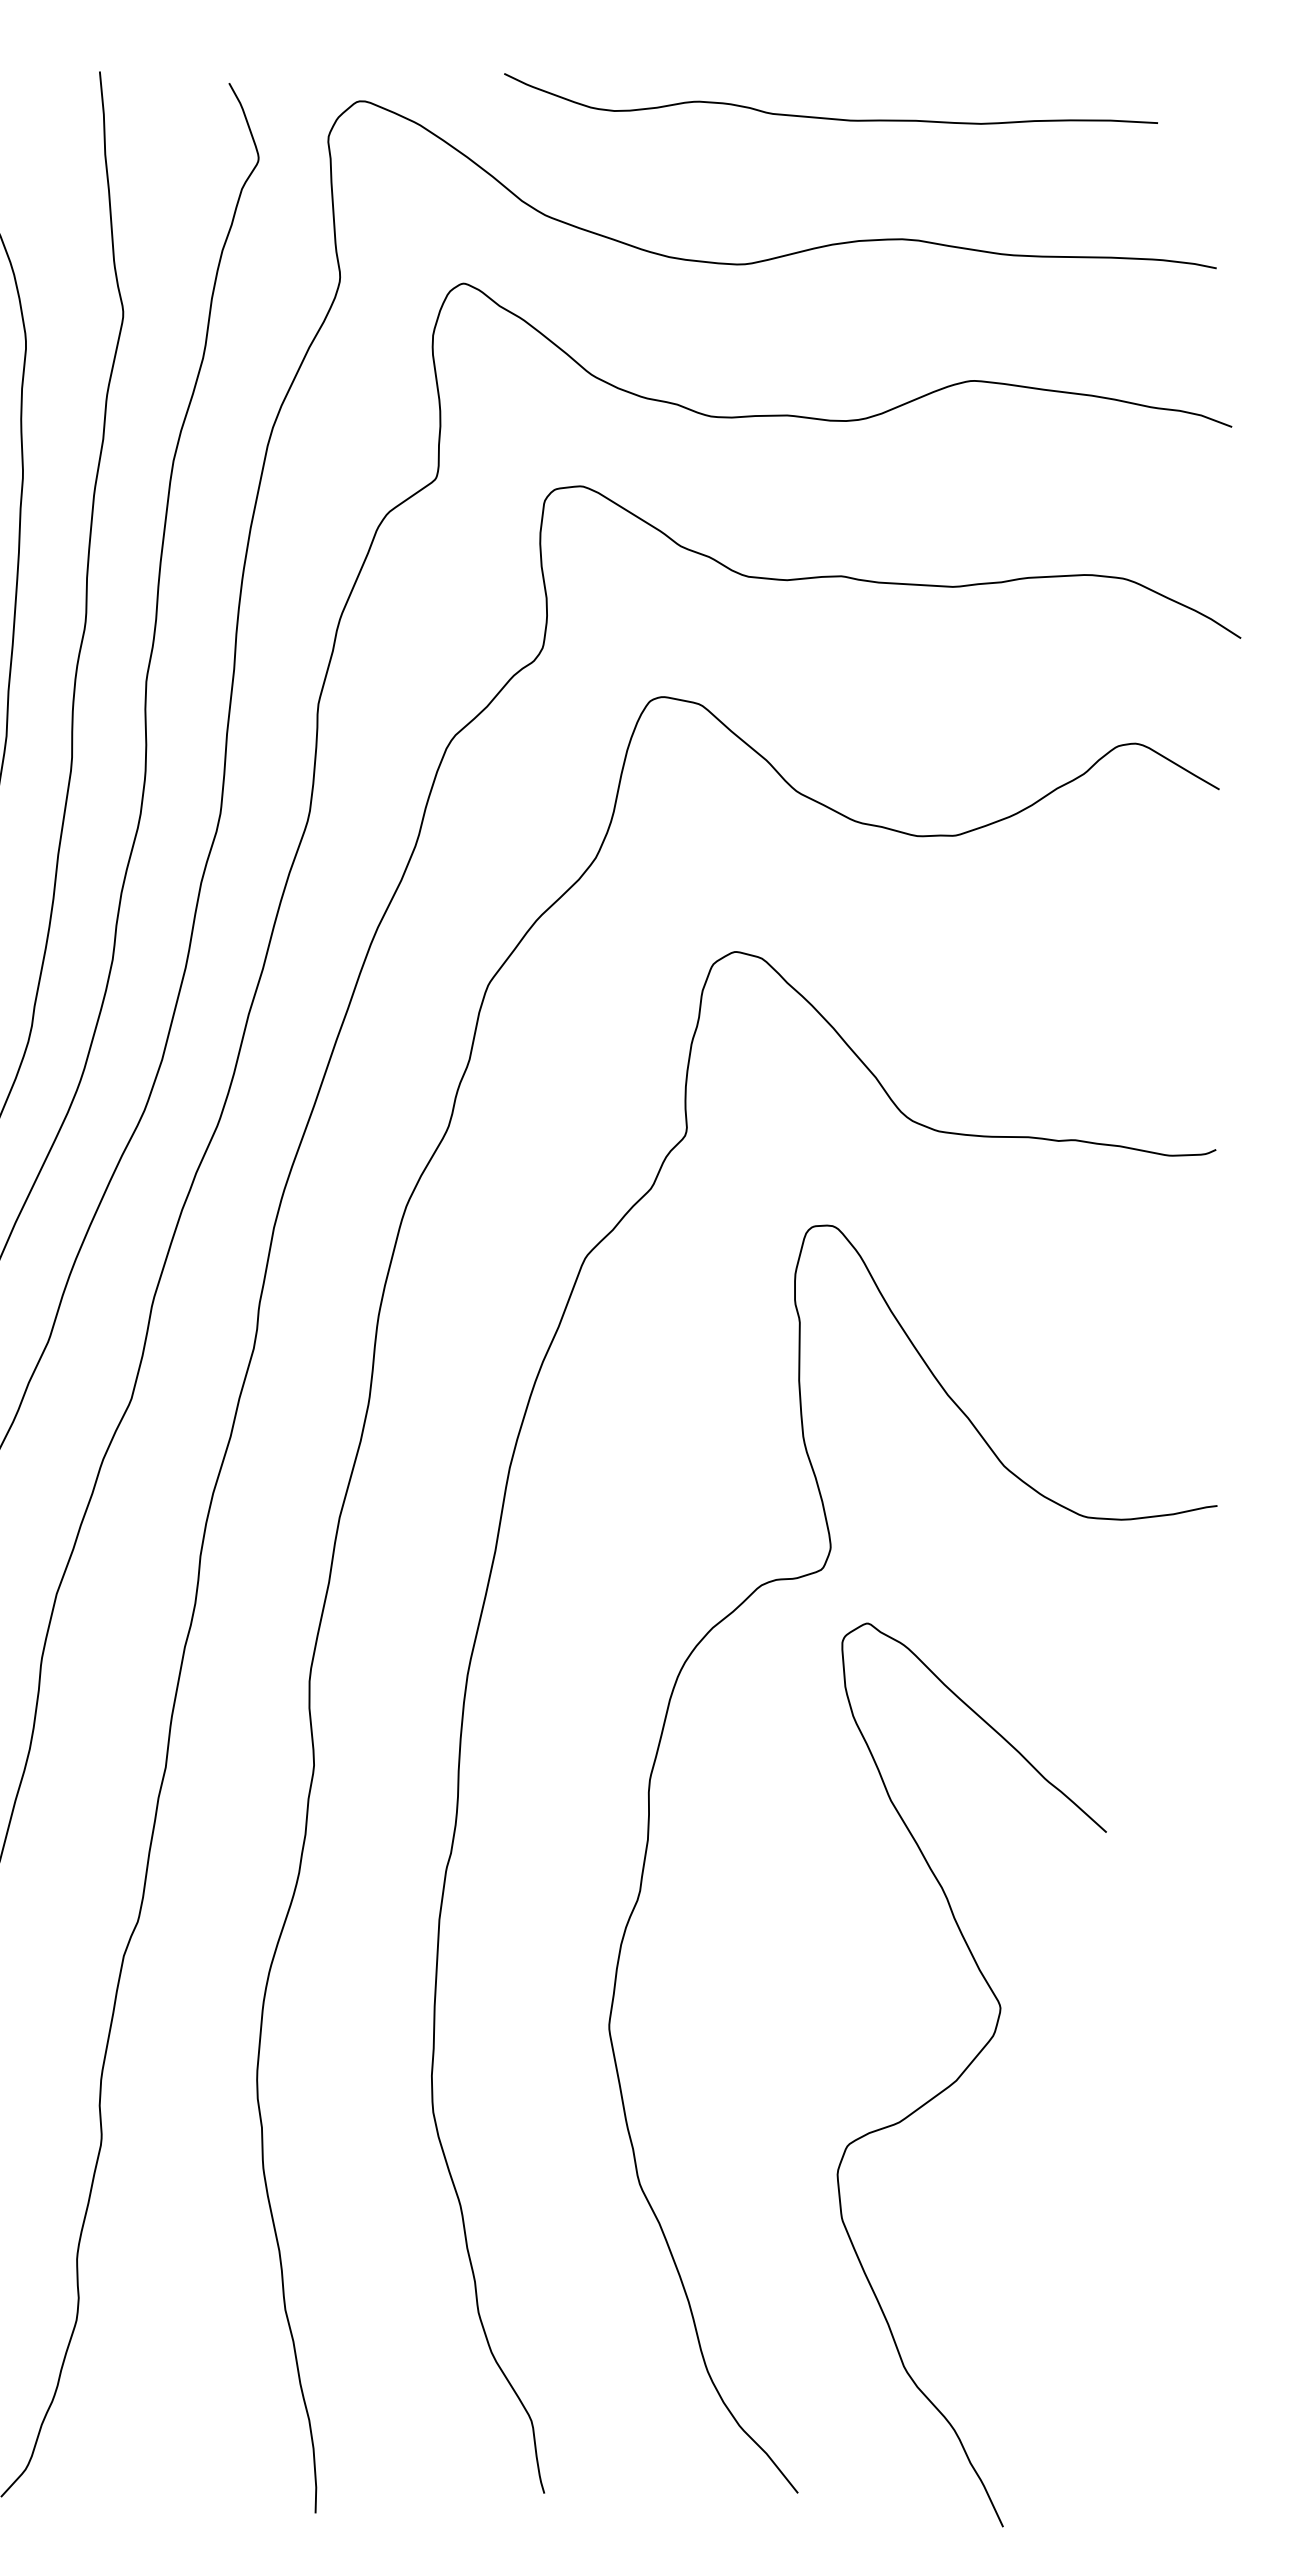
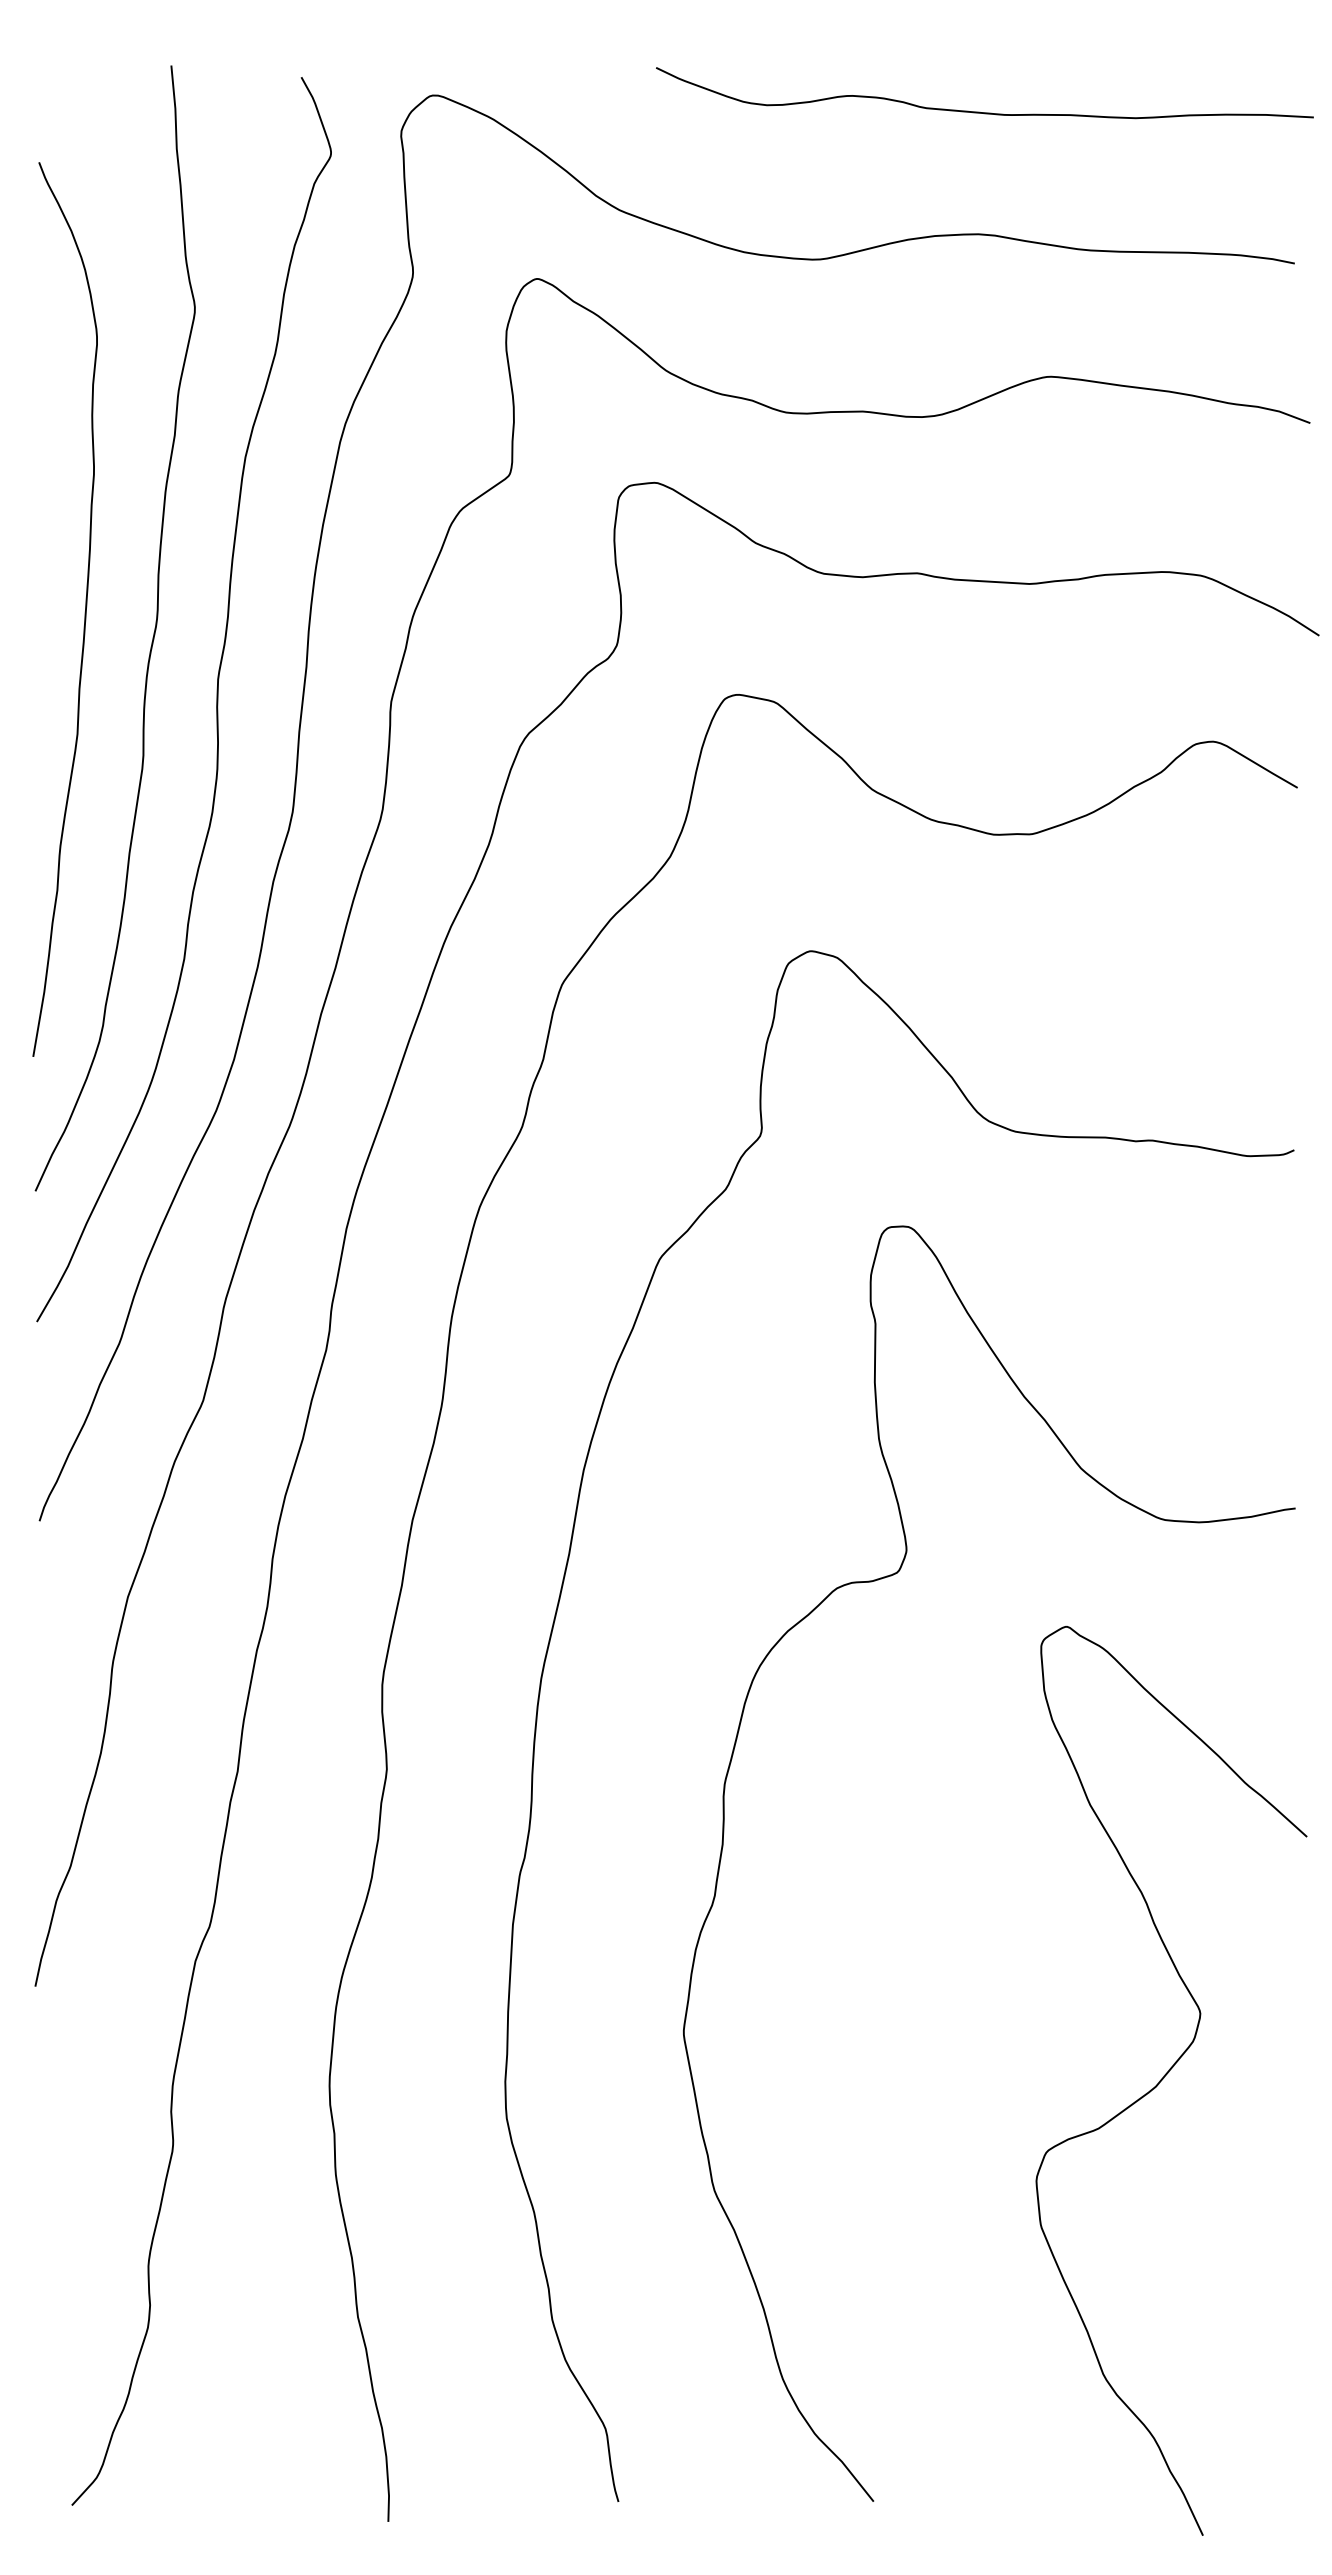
curve: (825, 117) -> (979, 111), moved
curve: (966, 2069) -> (1166, 2075), moved

